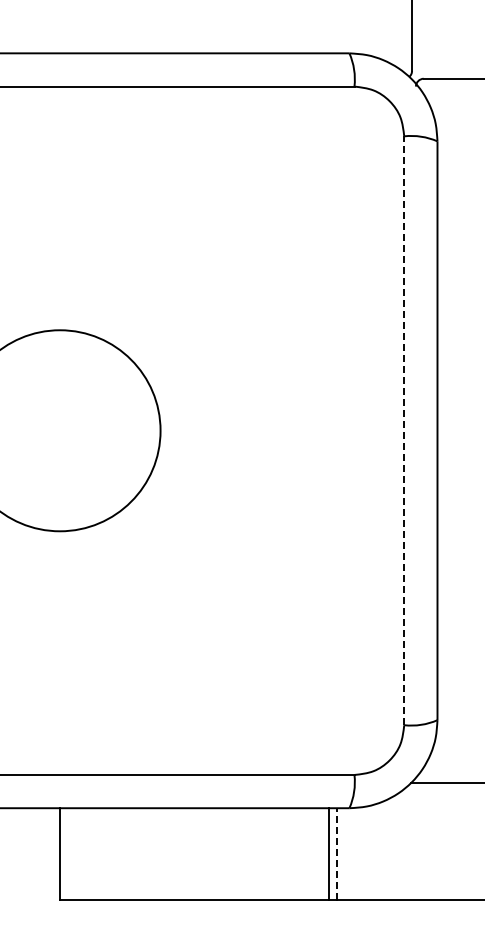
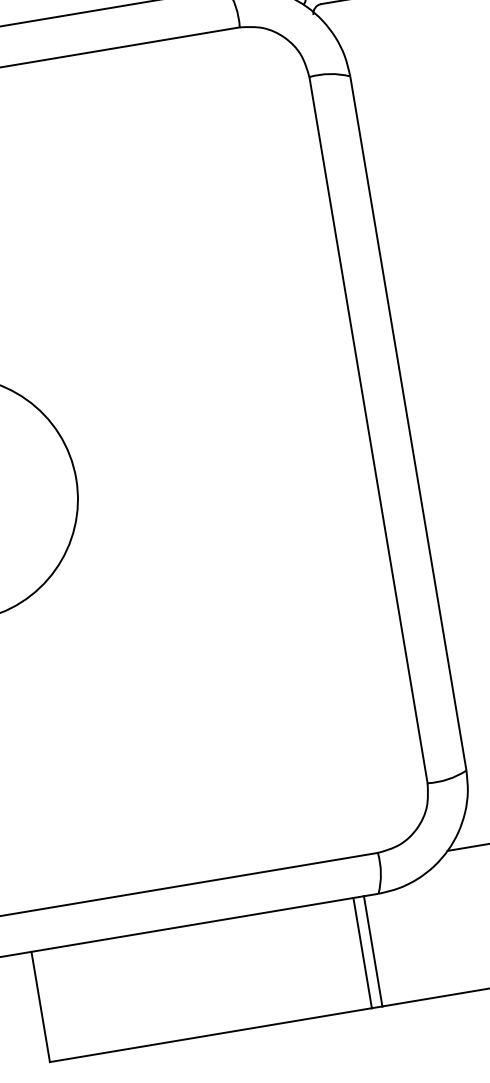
line: (404, 430) -> (368, 429), dashed -> solid
line: (337, 854) -> (373, 951), dashed -> solid

